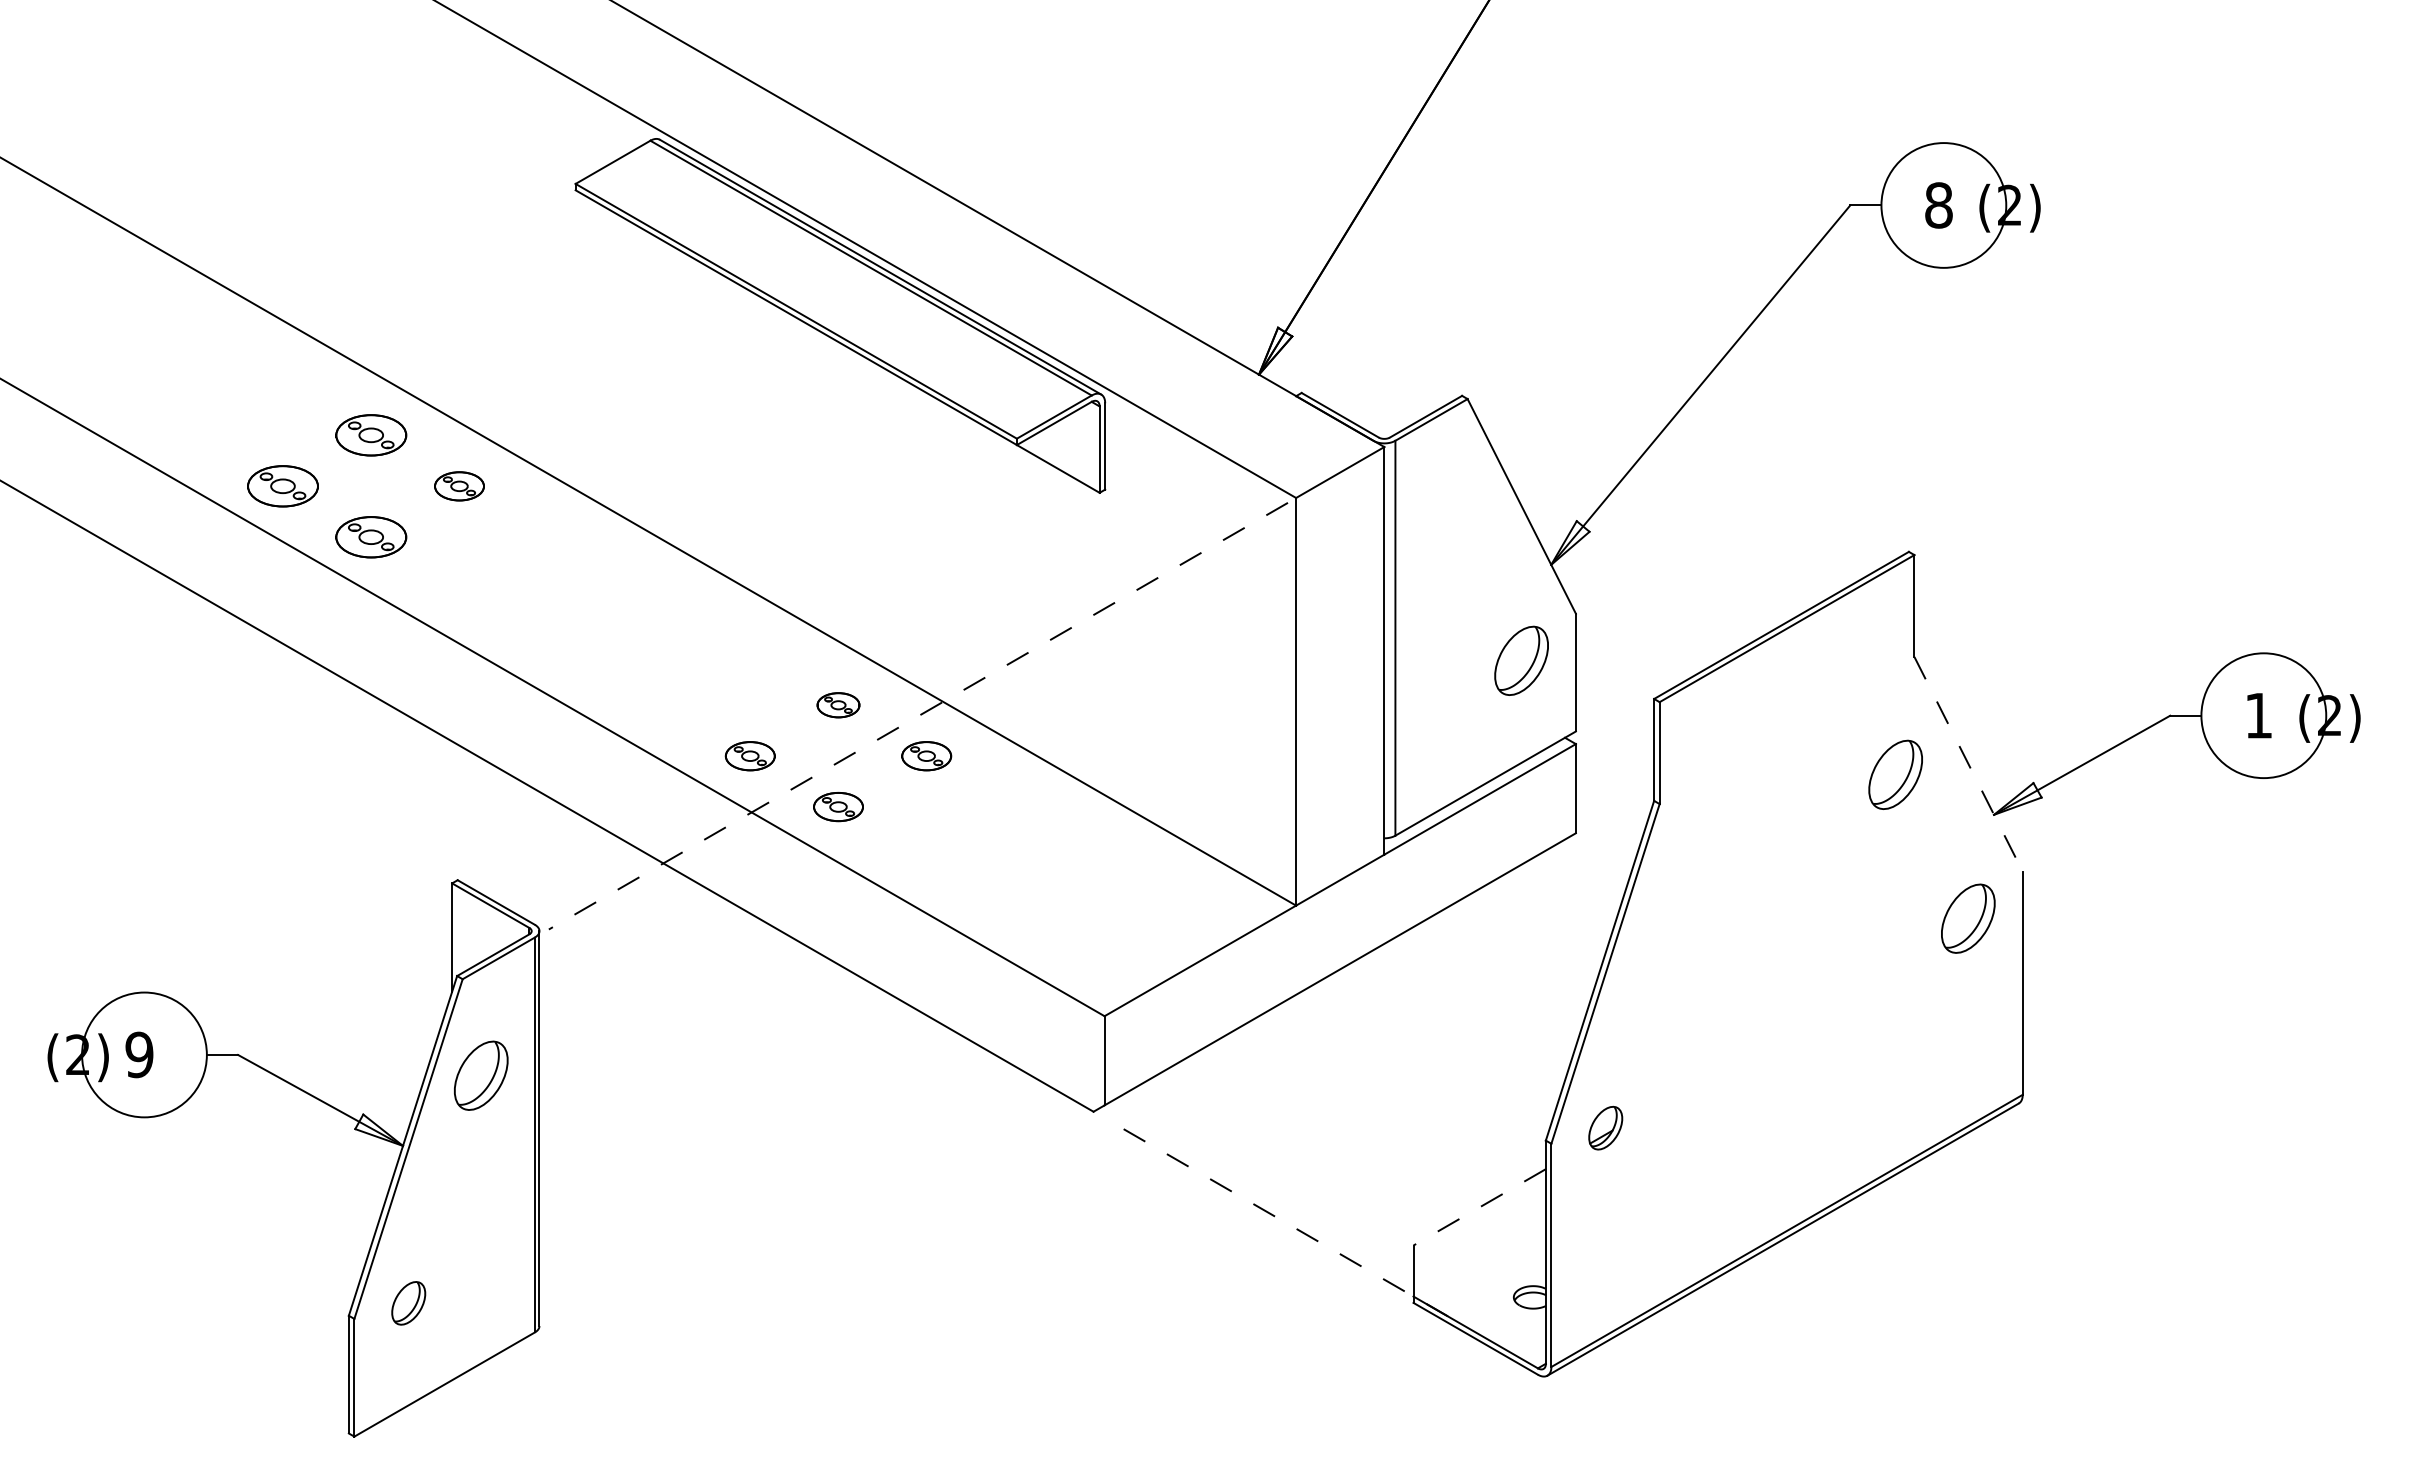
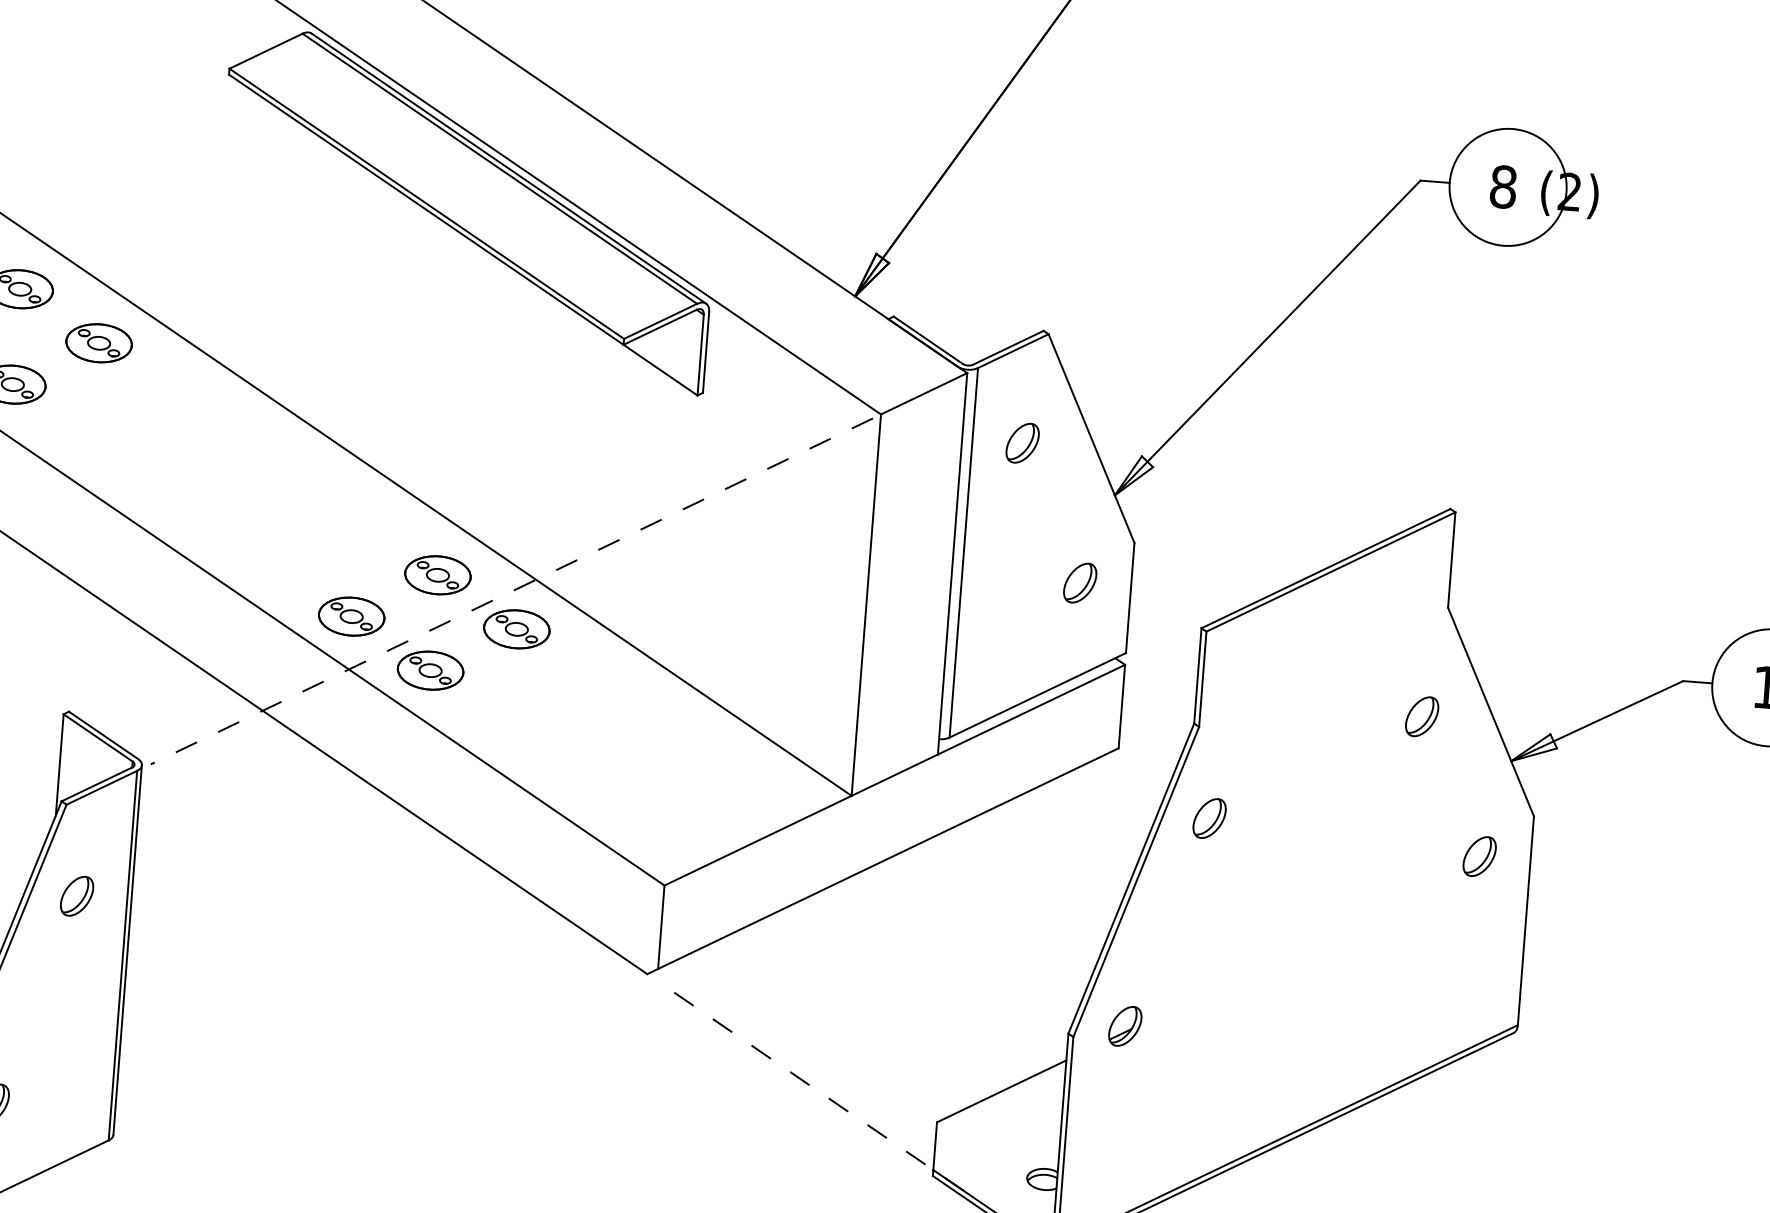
part: (459, 486) -> (99, 343), size x1.43
part: (1448, 516) -> (1022, 442), added
part: (1521, 660) -> (1080, 582), size x0.62
part: (838, 705) -> (437, 575), size x1.67
part: (750, 756) -> (351, 617), size x1.43
part: (926, 756) -> (516, 629), size x1.43
line: (1968, 764) -> (1490, 712), dashed -> solid
part: (1895, 774) -> (1421, 716), size x0.62
part: (838, 806) -> (430, 670), size x1.43
part: (1677, 900) -> (1208, 818), added
part: (1968, 918) -> (1479, 856), size x0.62
part: (481, 1075) -> (77, 896), size x0.62
line: (1479, 1207) -> (1001, 1091), dashed -> solid

